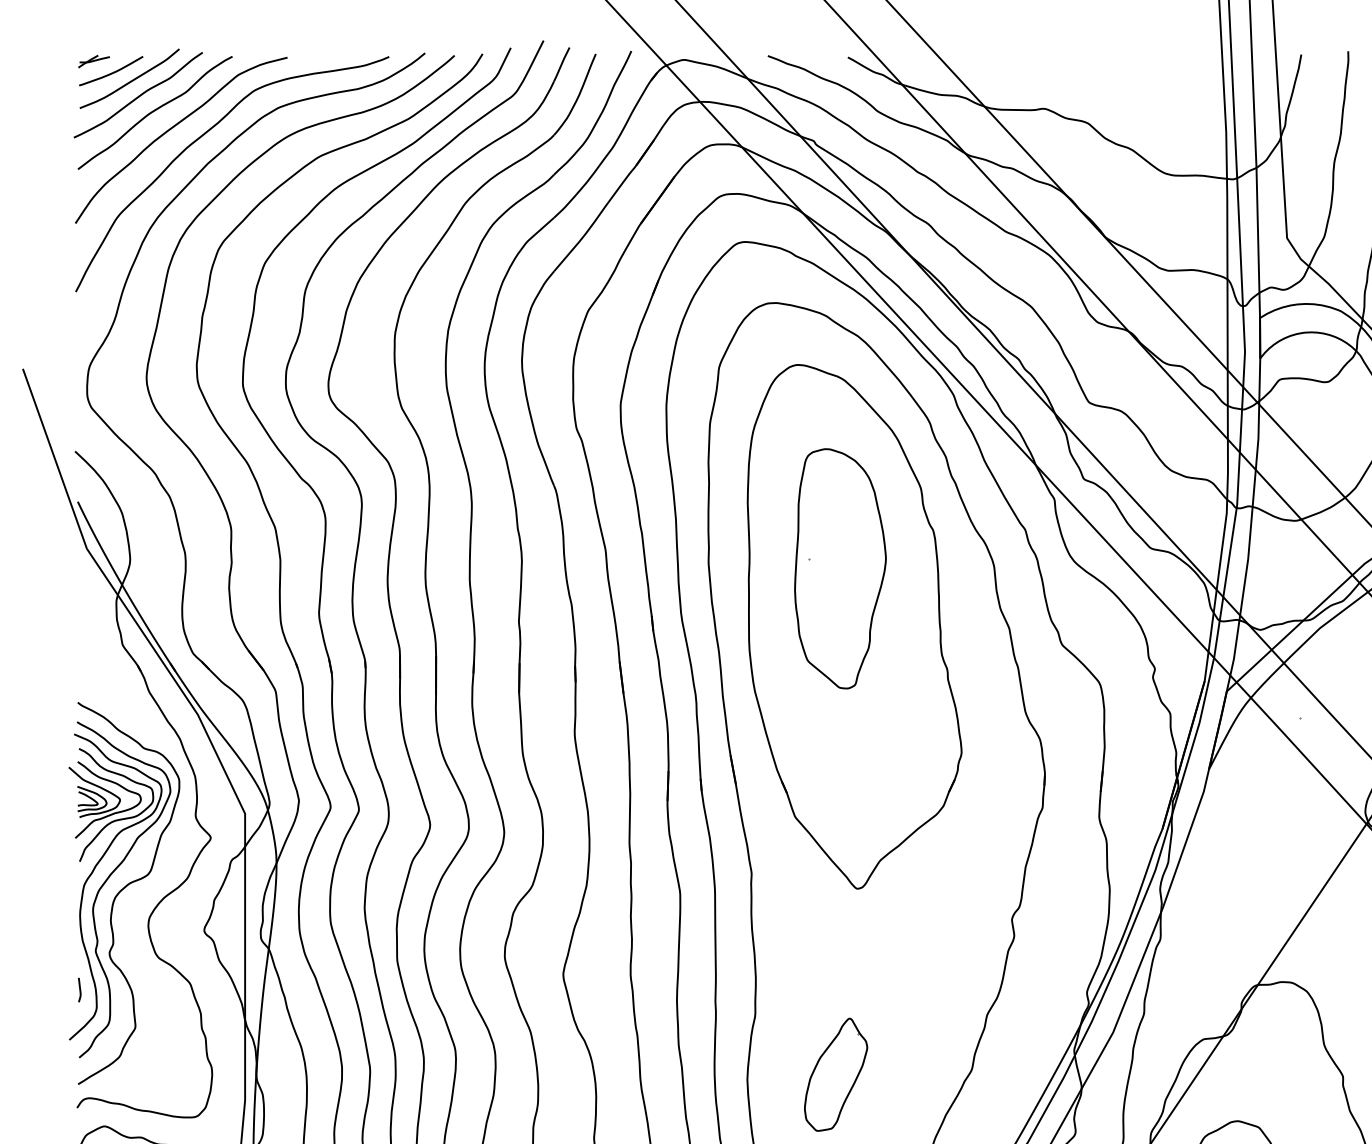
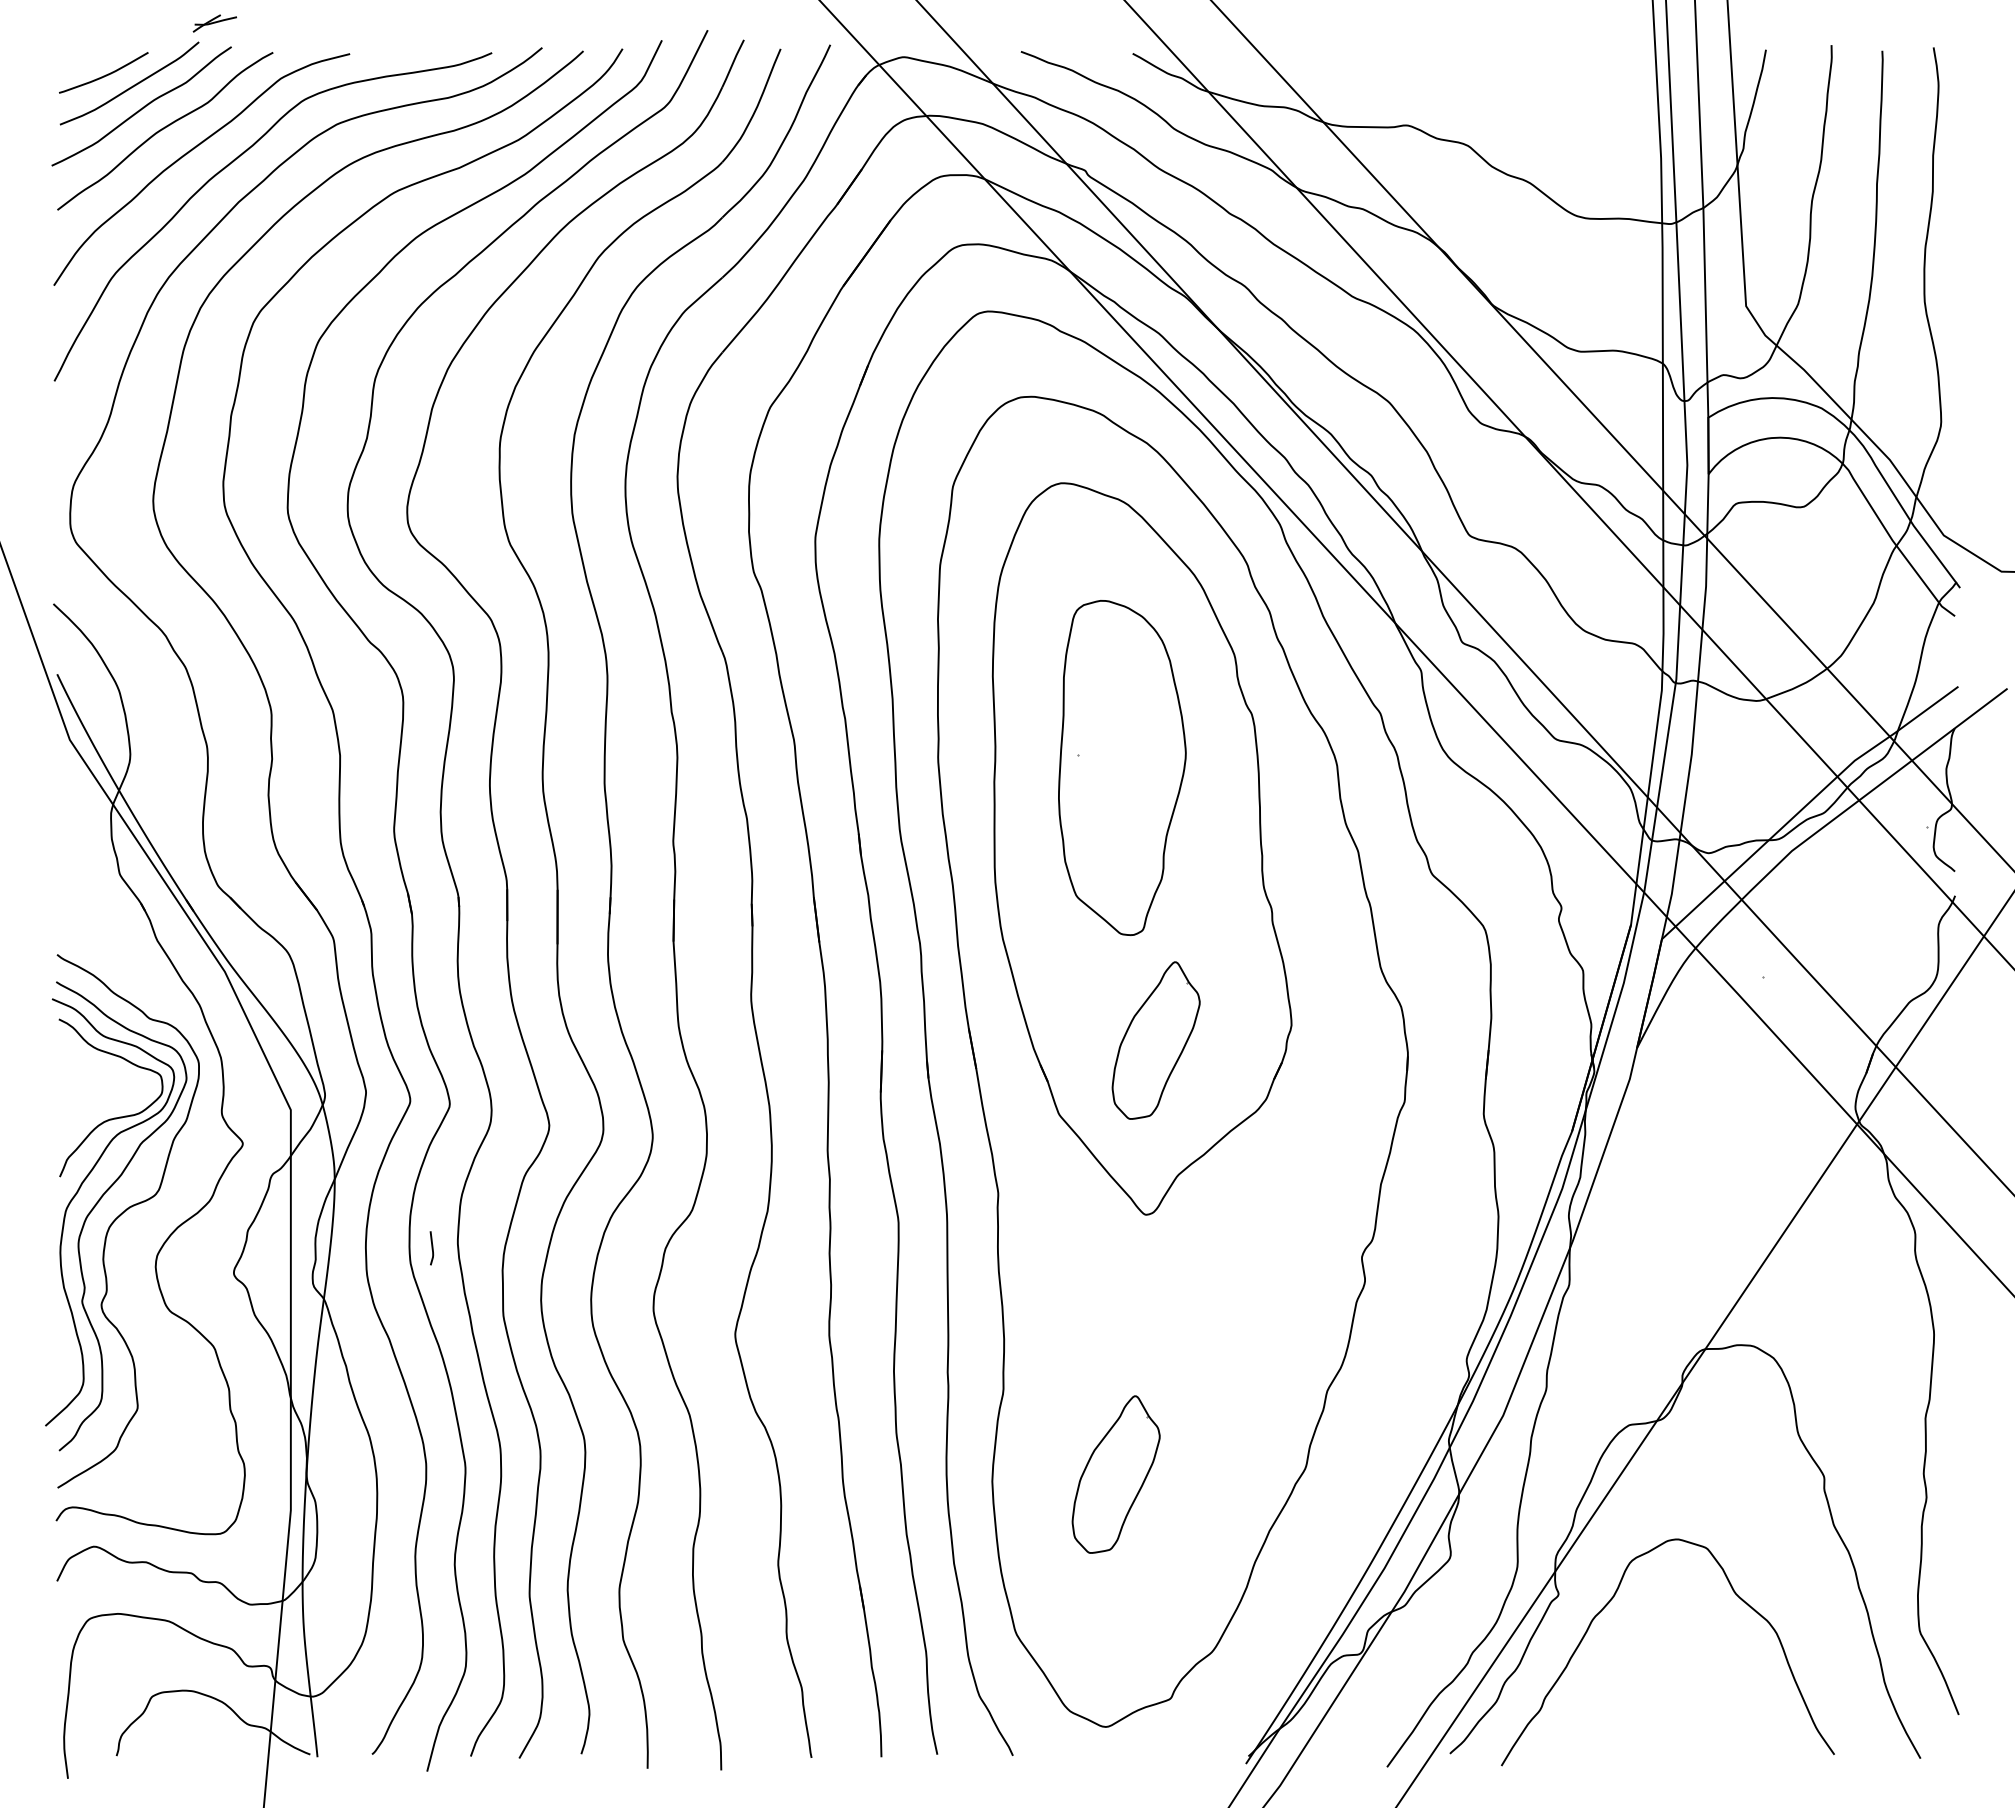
part: (93, 61) -> (214, 23), moved
part: (864, 763) -> (1155, 1040), added
part: (105, 799) -> (95, 1090), removed
line: (79, 990) -> (431, 1248), moved

